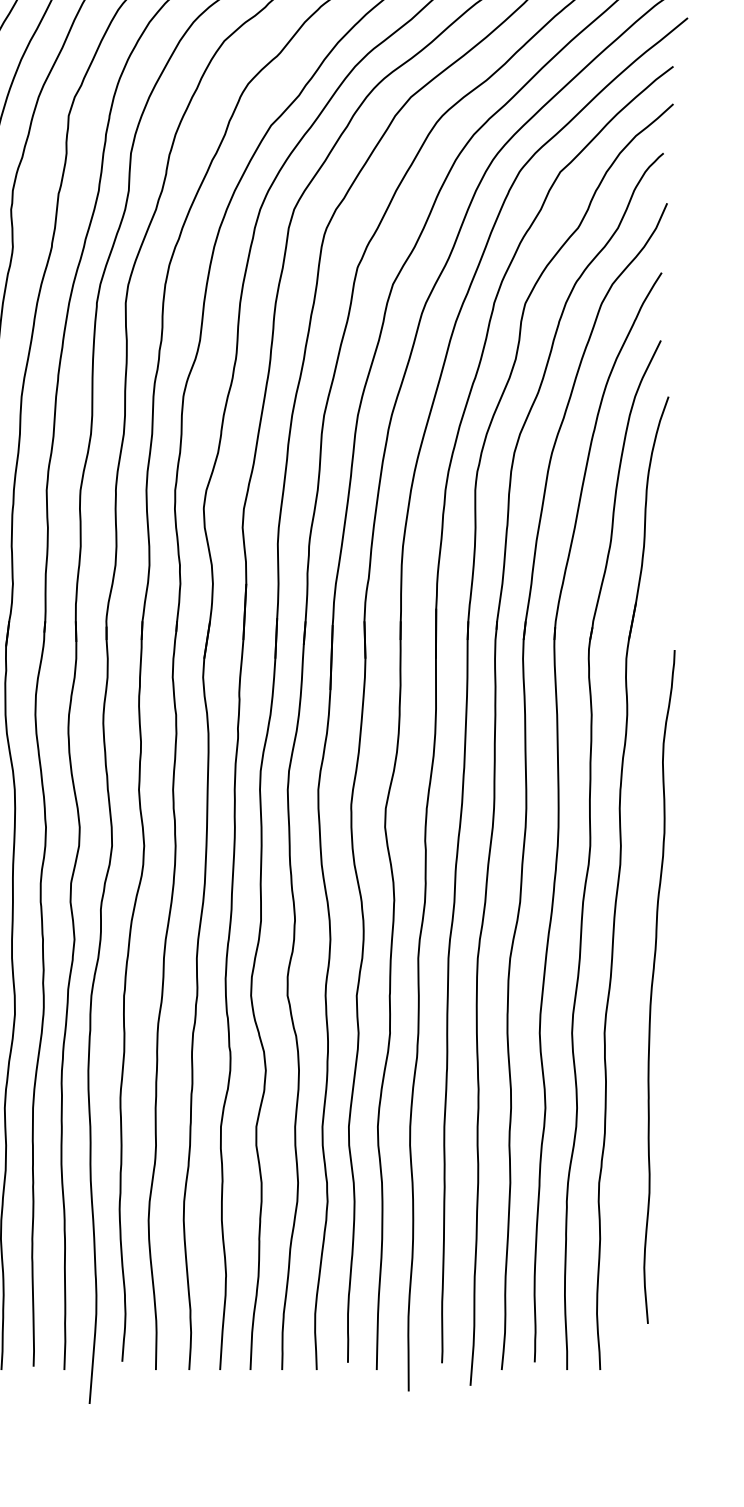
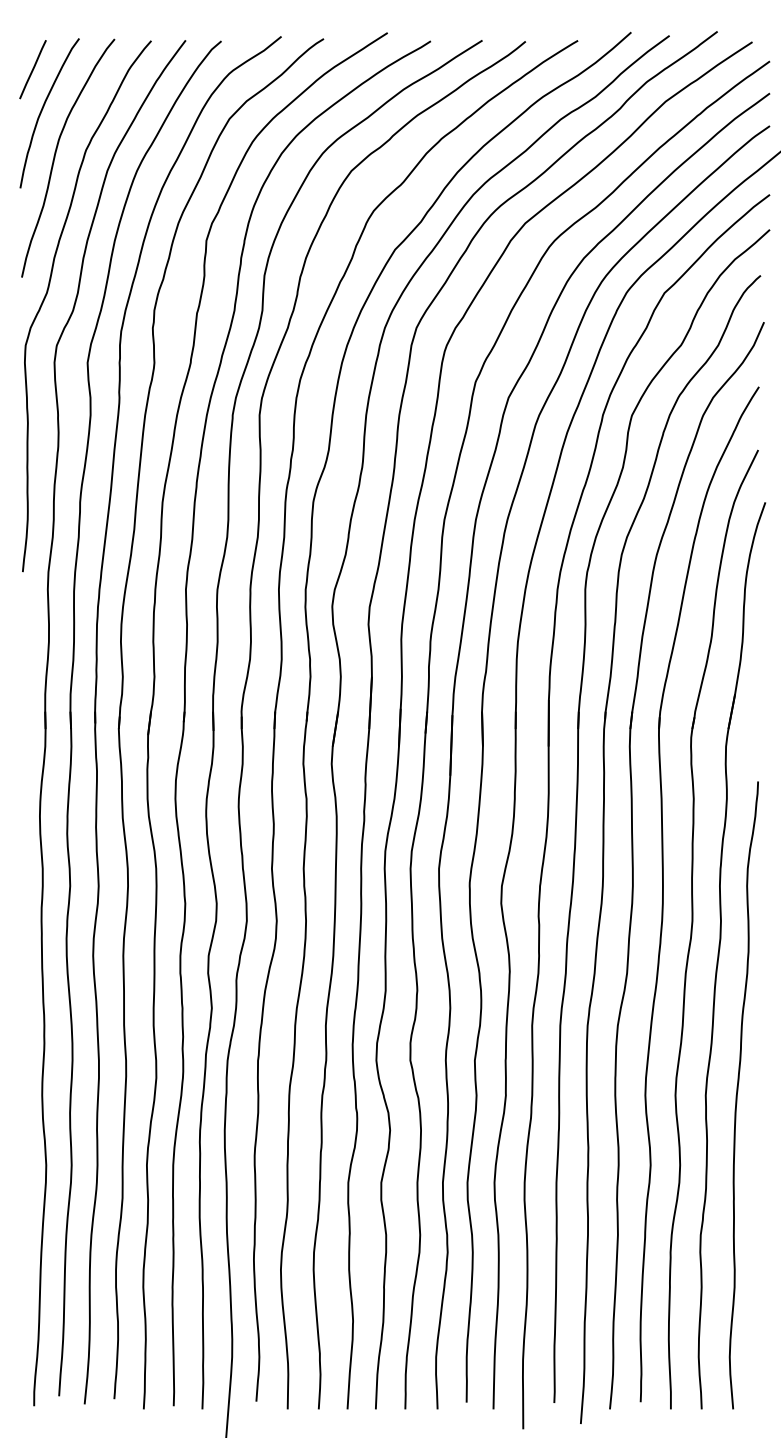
curve: (652, 987) -> (737, 1095), moved

